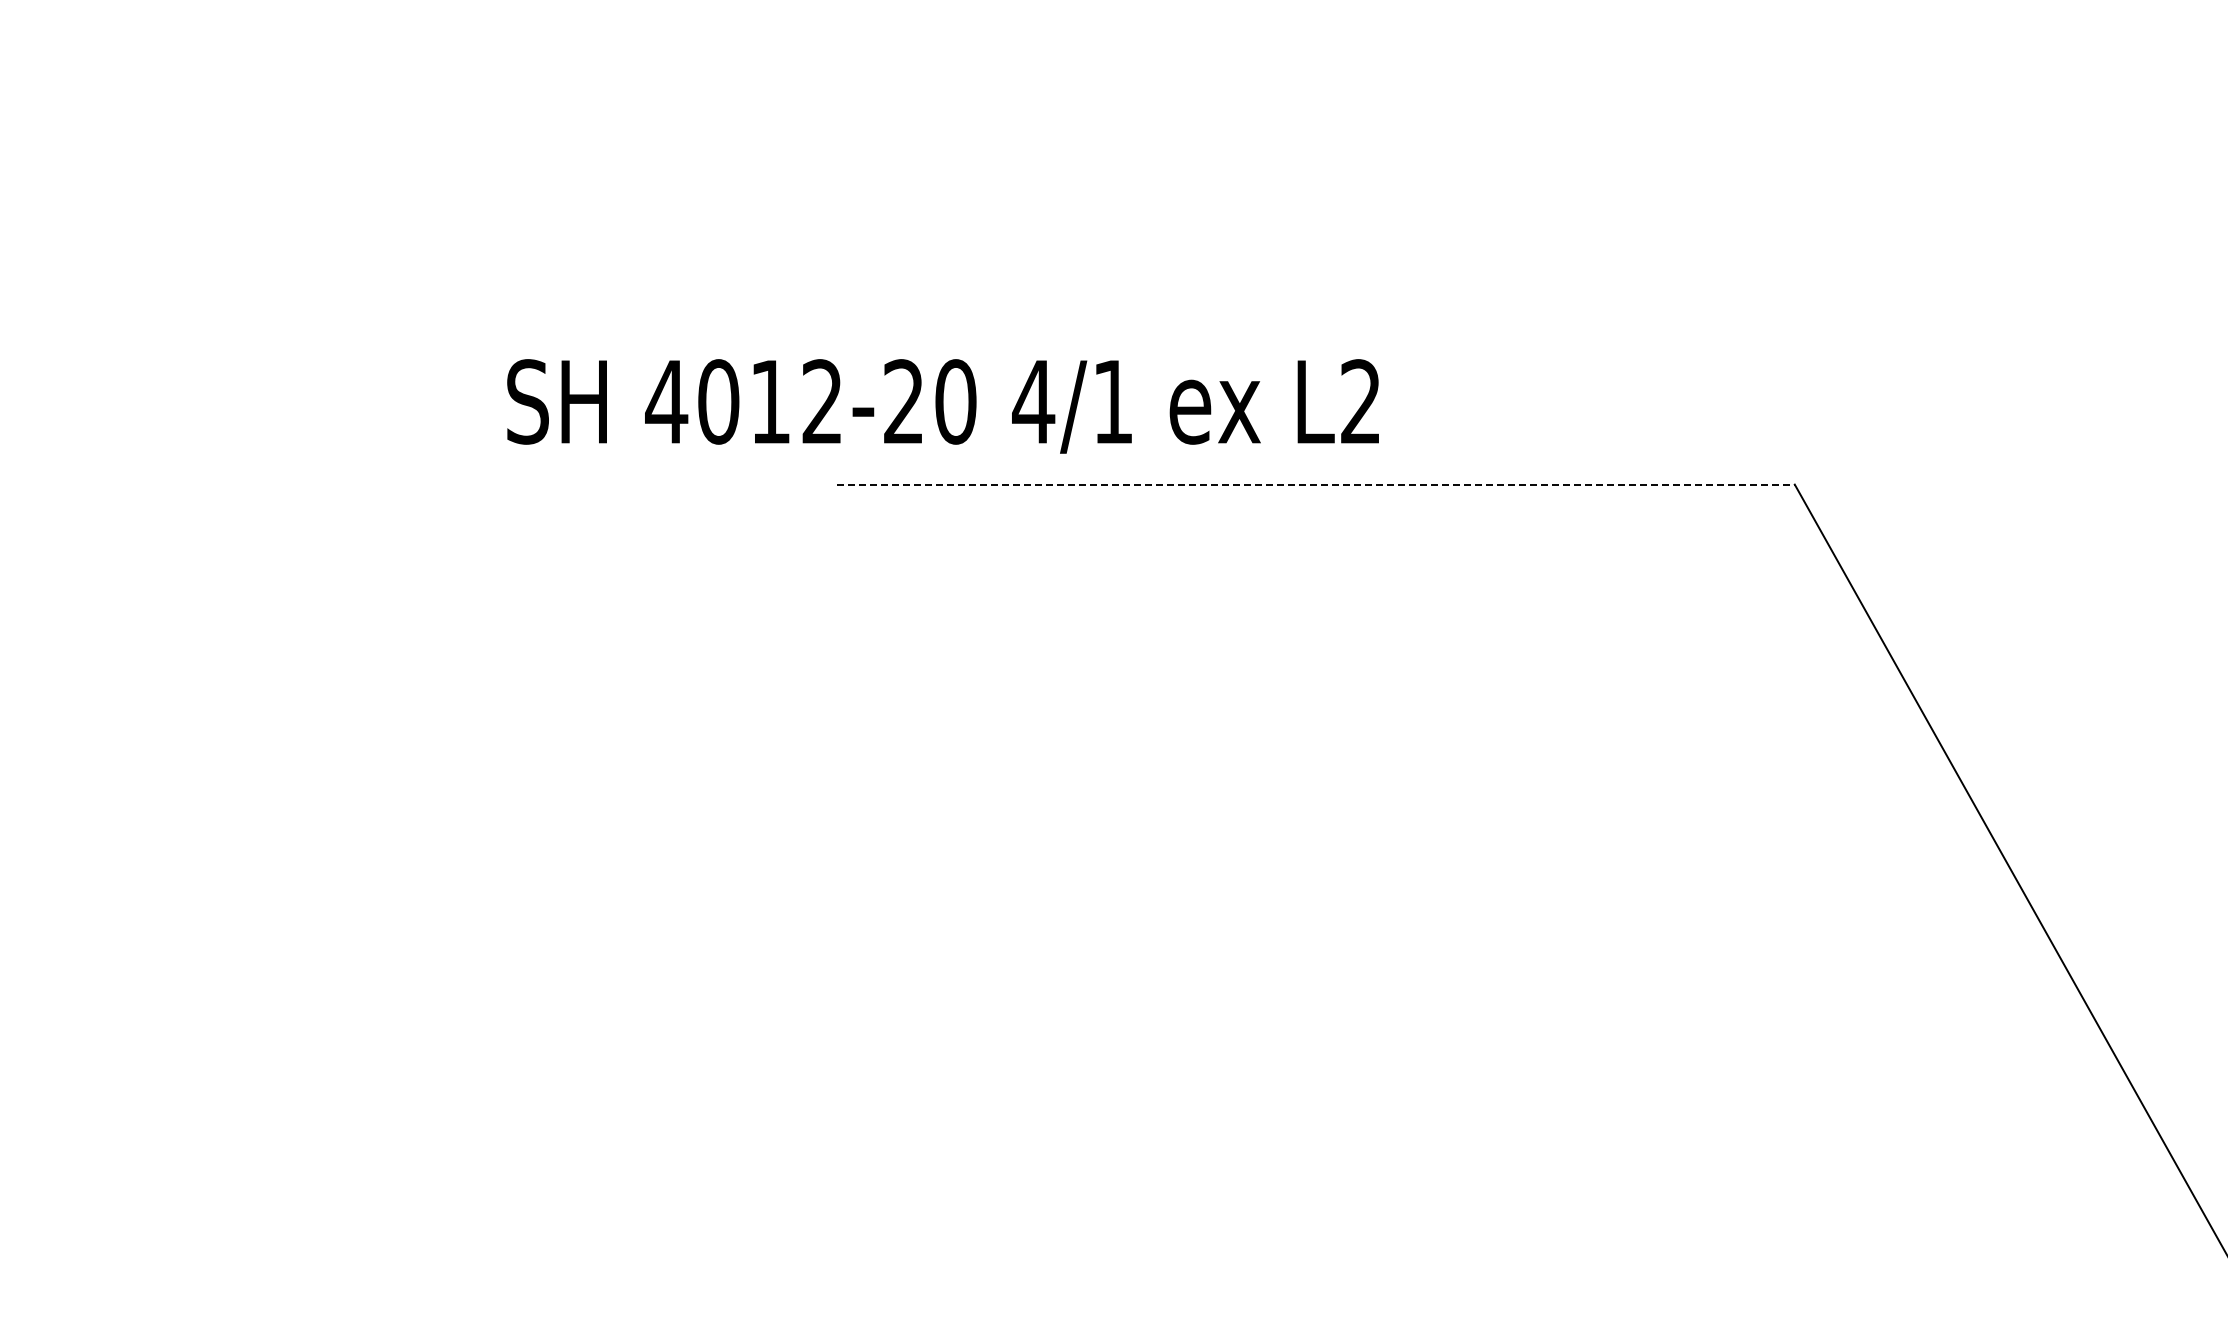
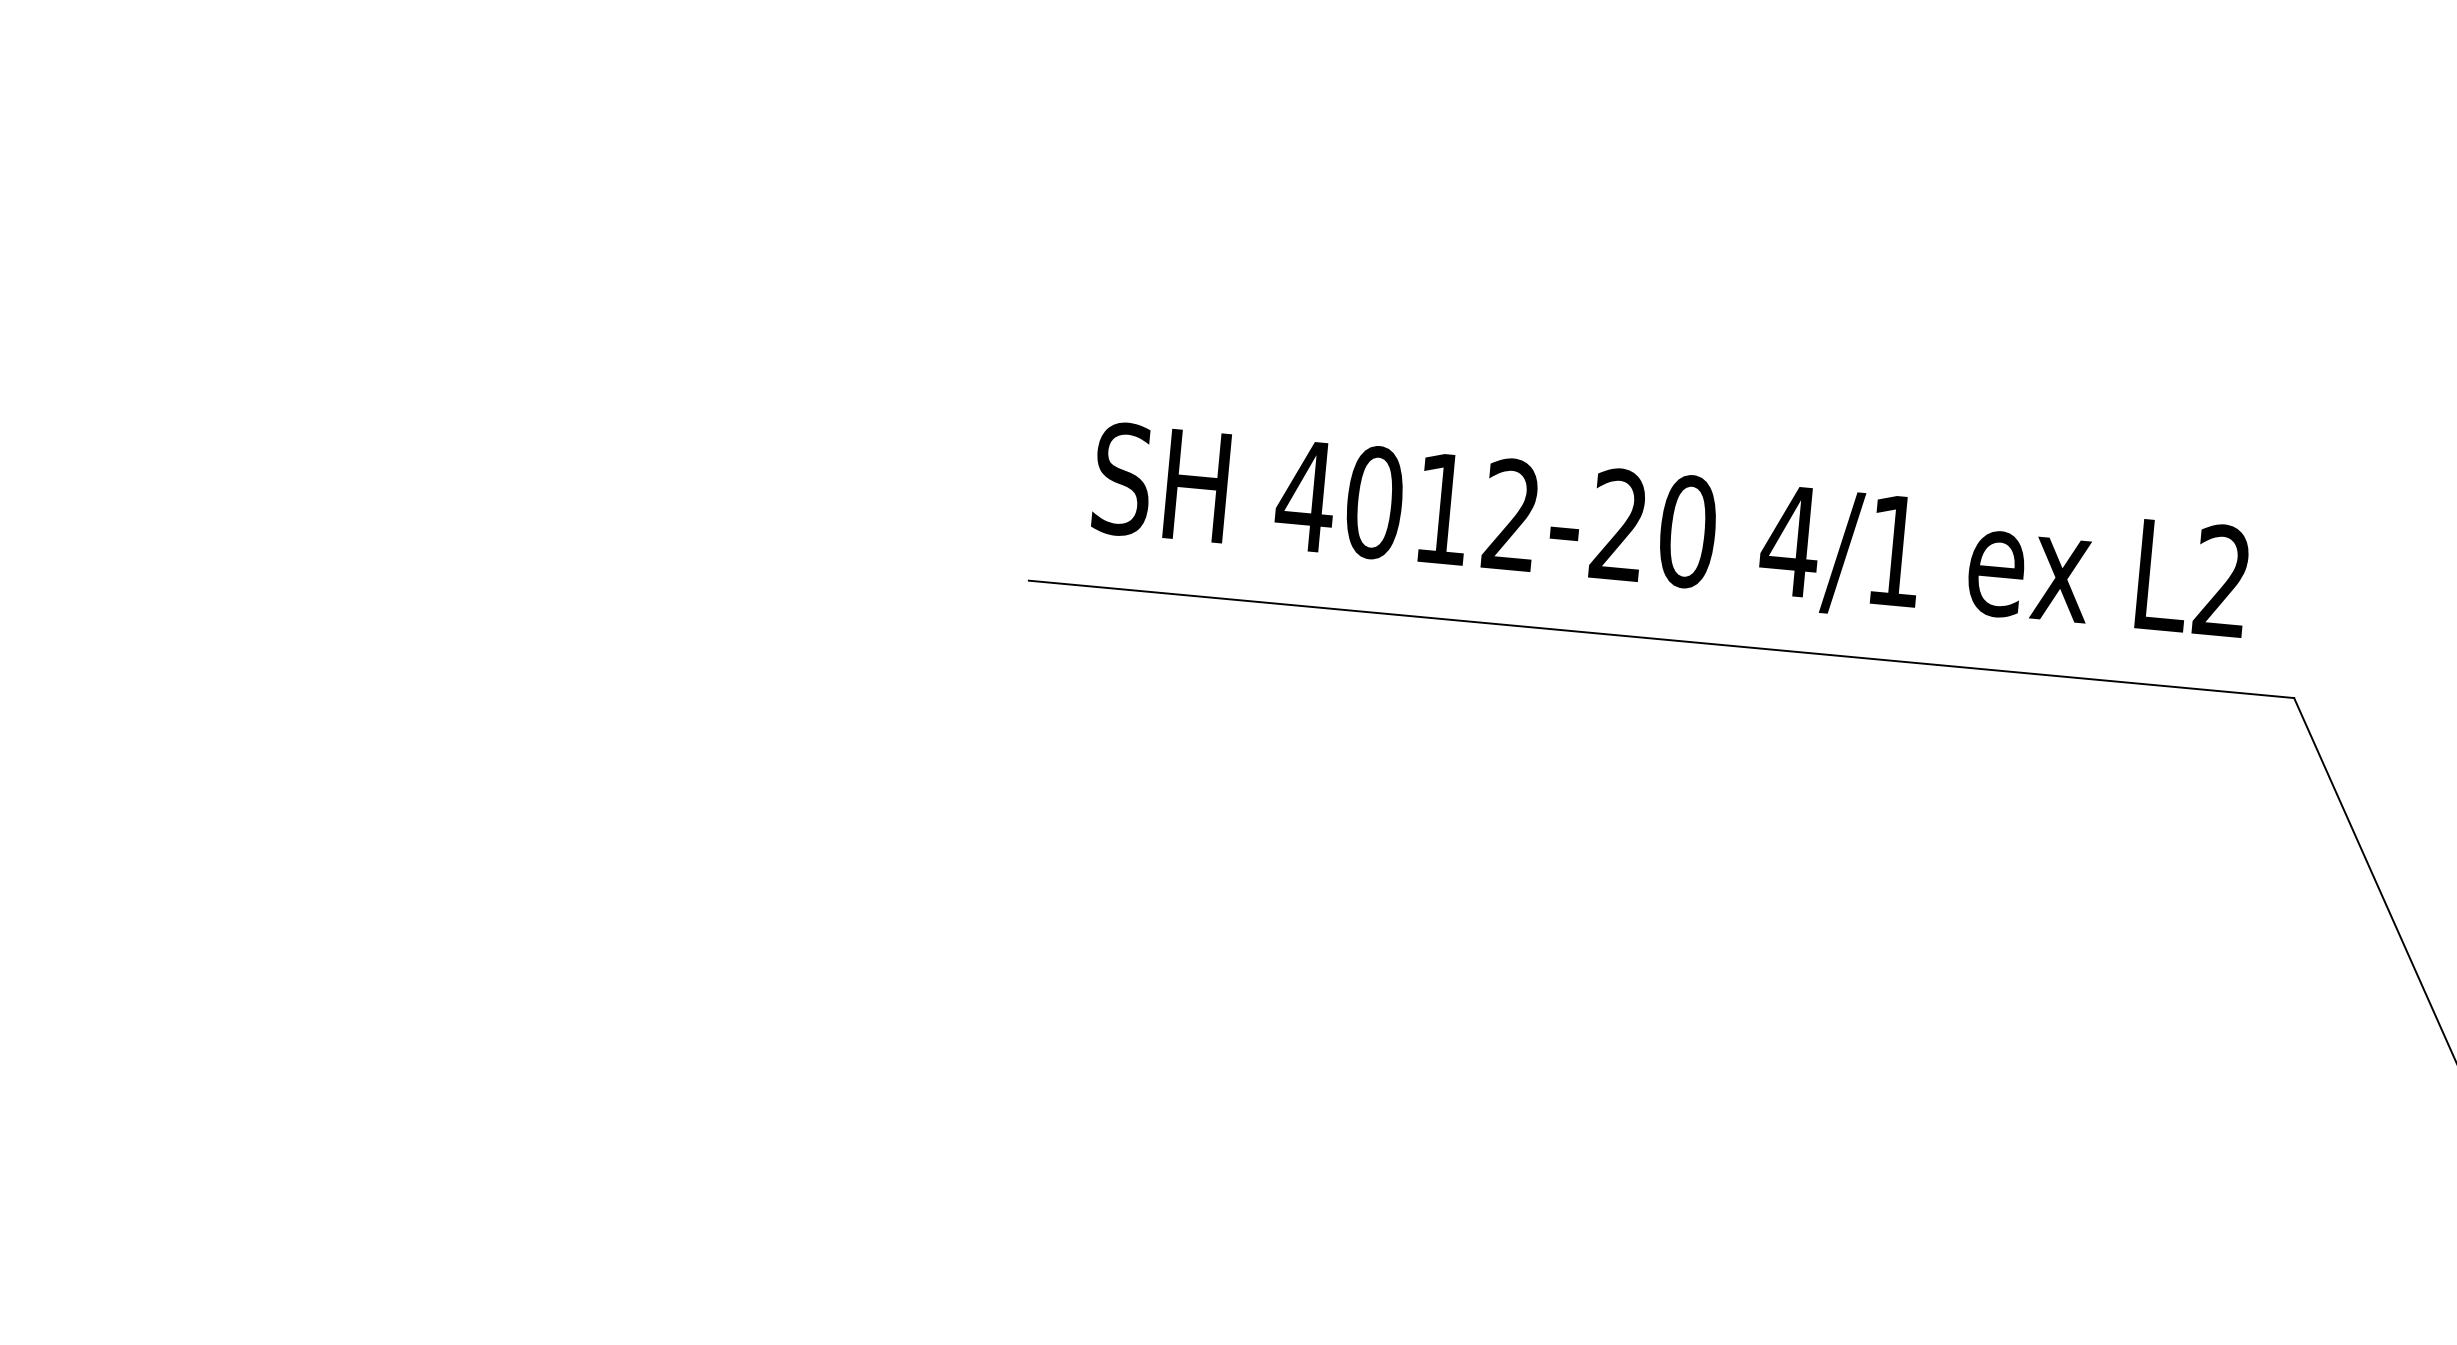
text: (942, 406) -> (1669, 536), moved
line: (1316, 484) -> (1662, 639), dashed -> solid

